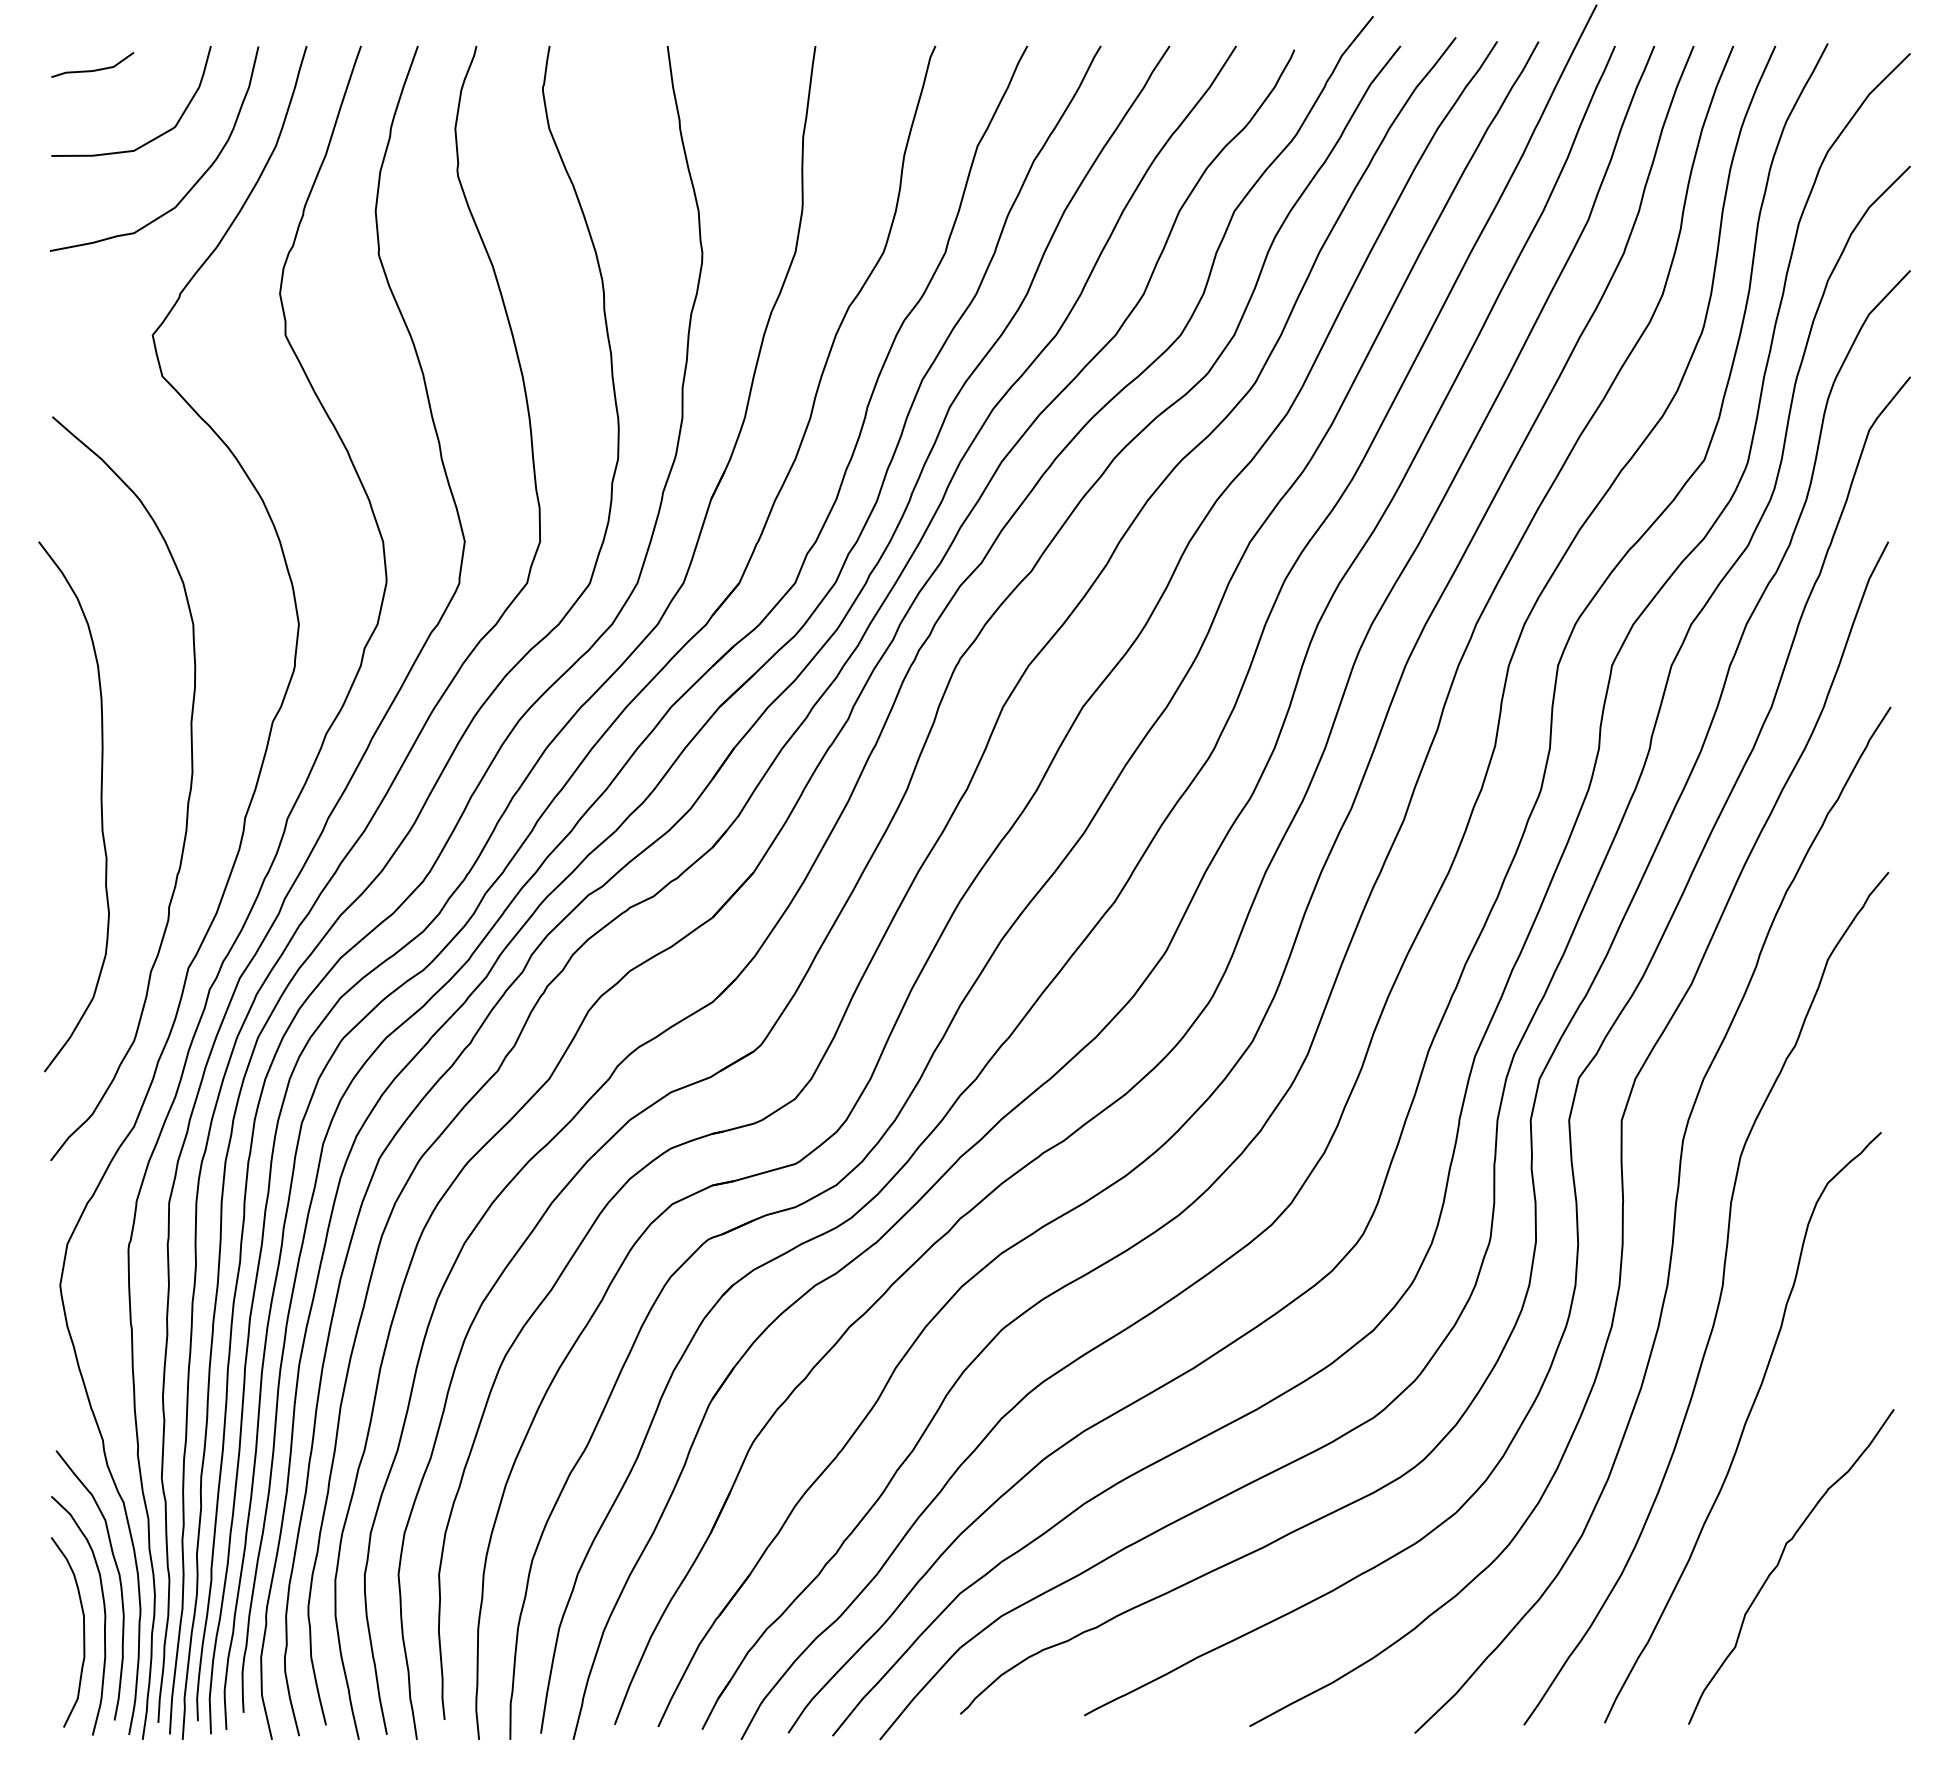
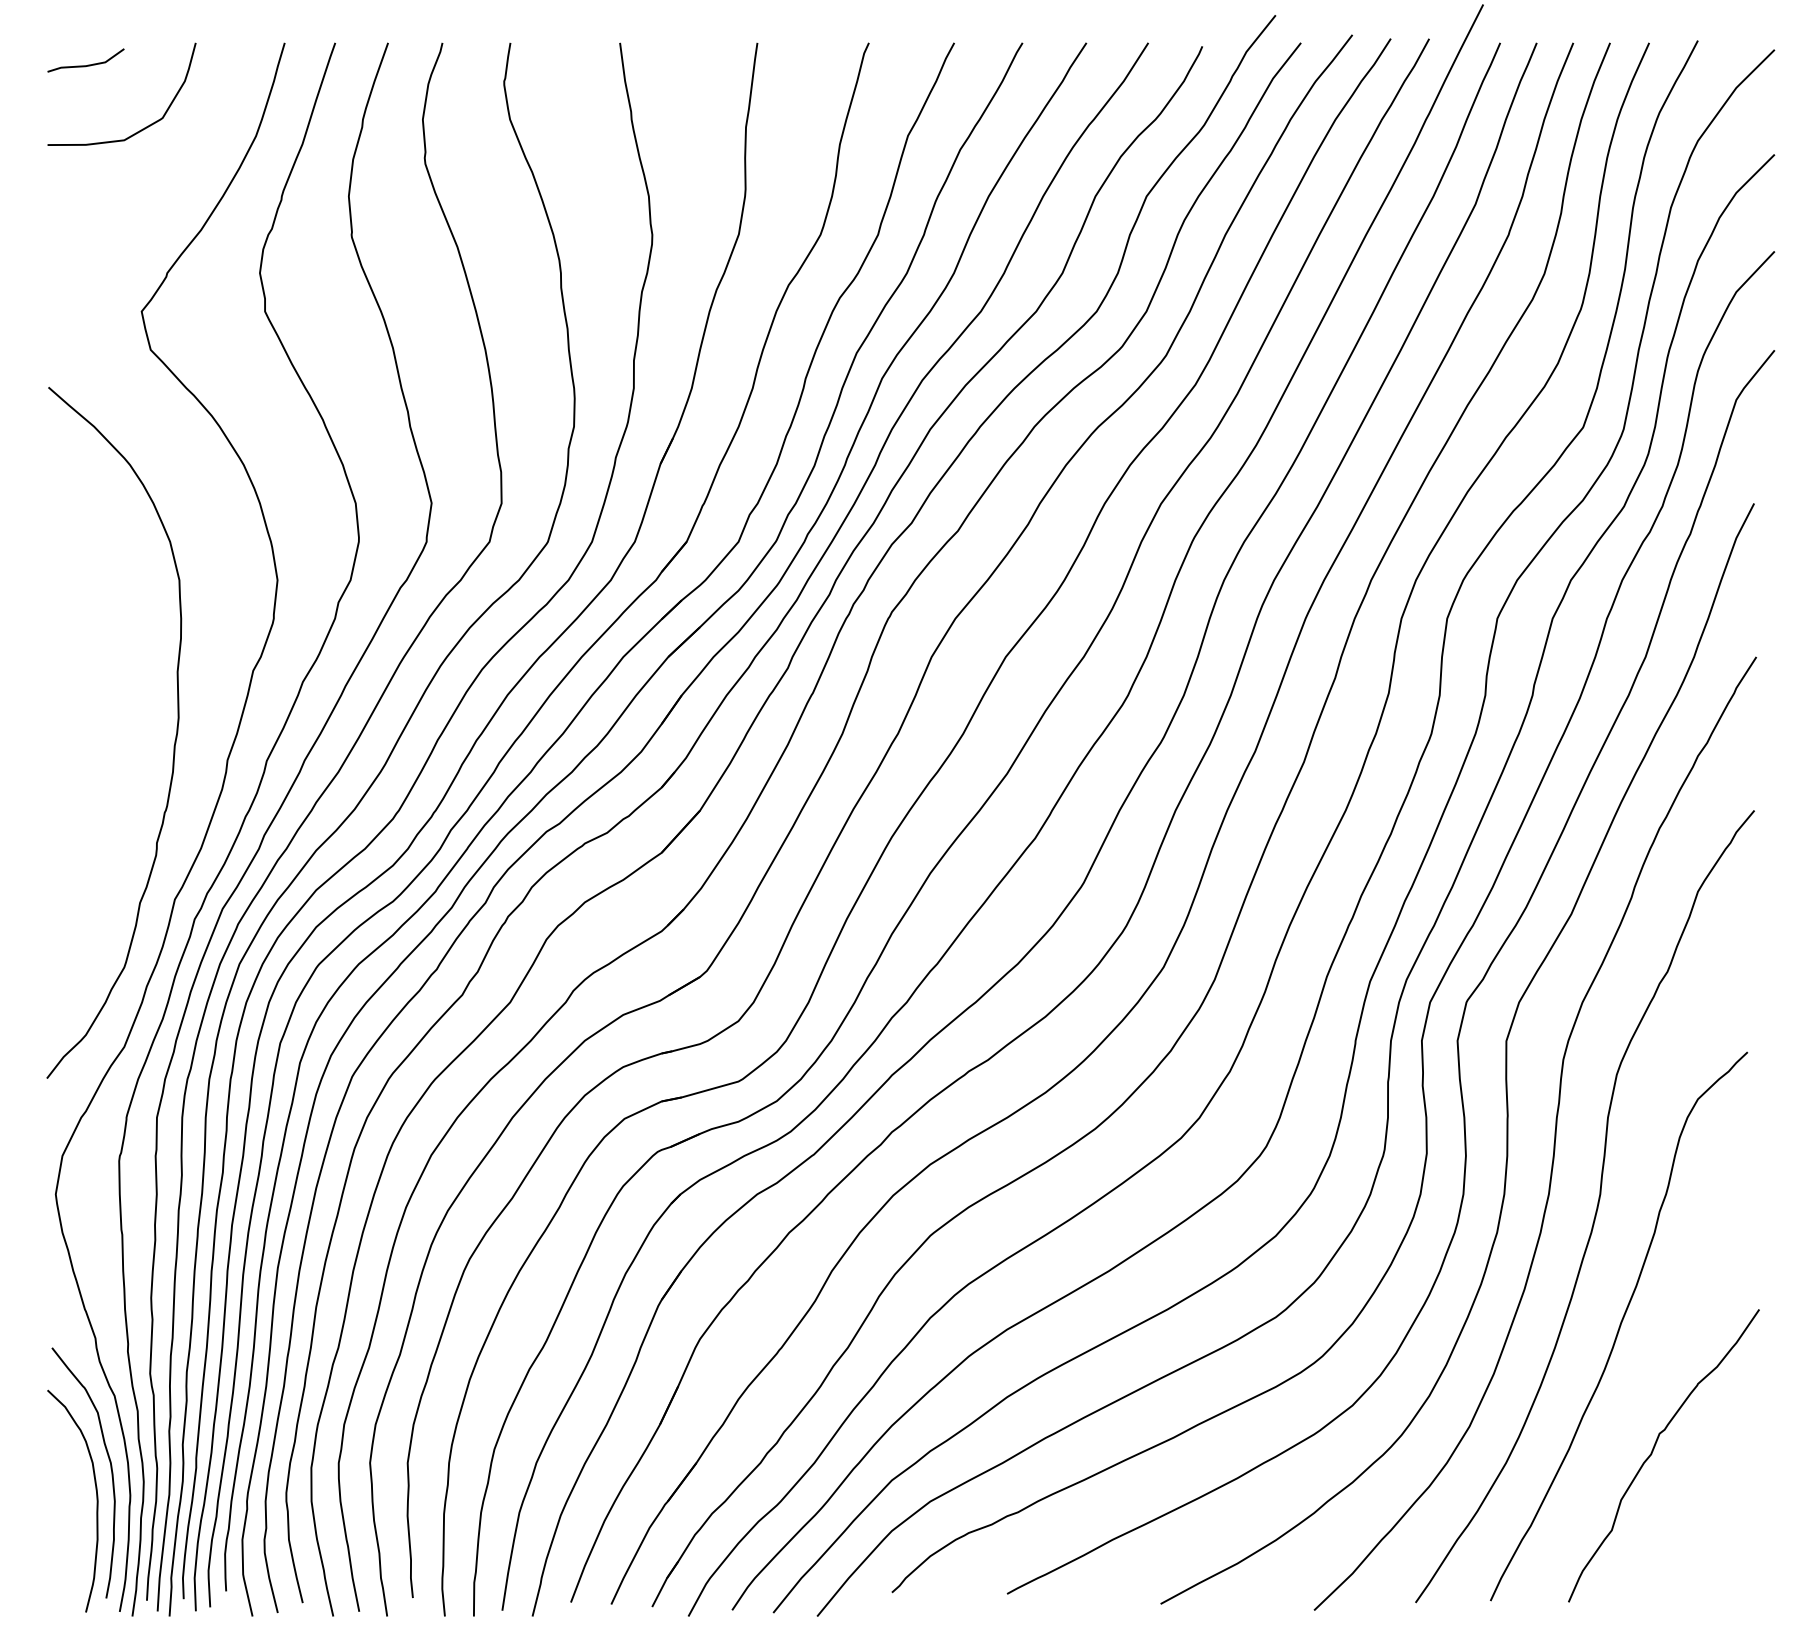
curve: (193, 184) -> (179, 171), removed
curve: (100, 806) -> (93, 749), removed
curve: (83, 1632) -> (77, 1516), removed

